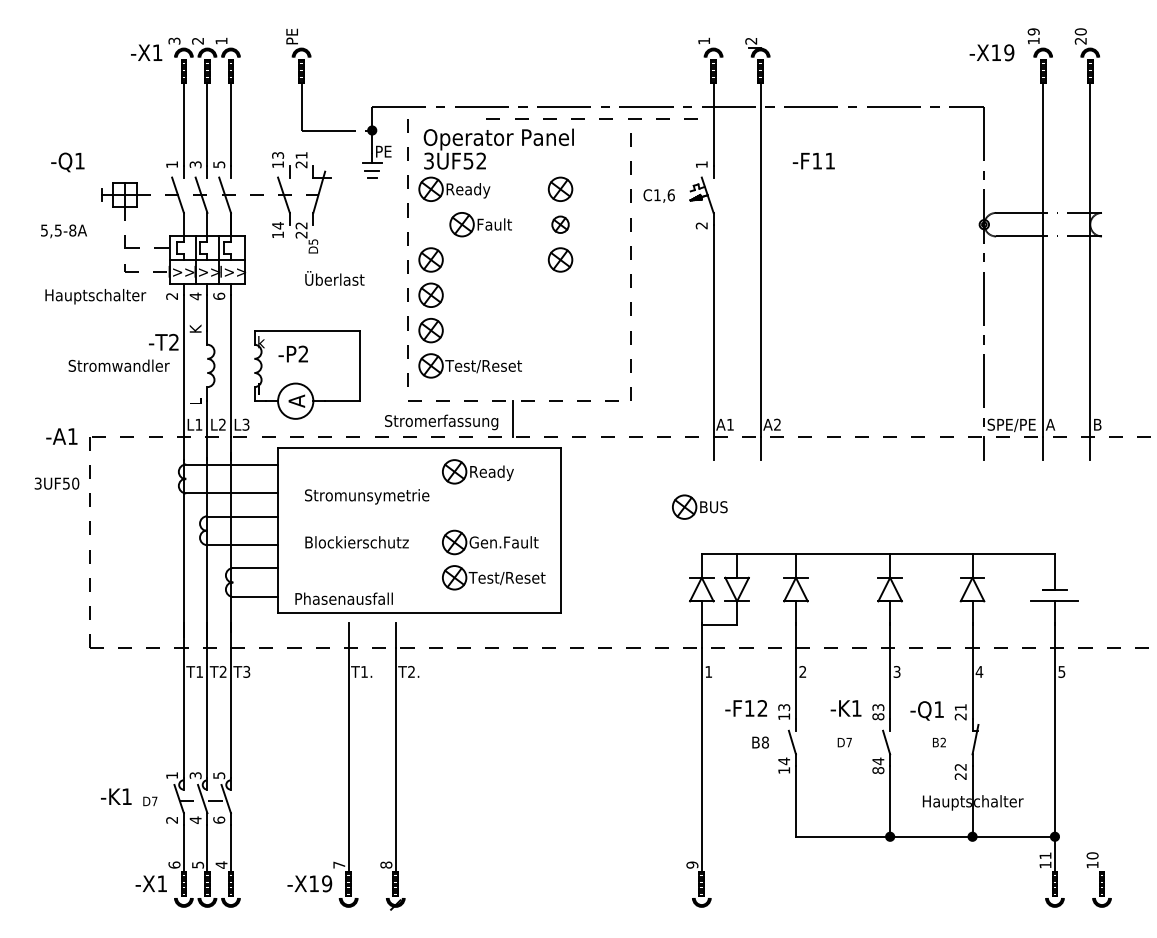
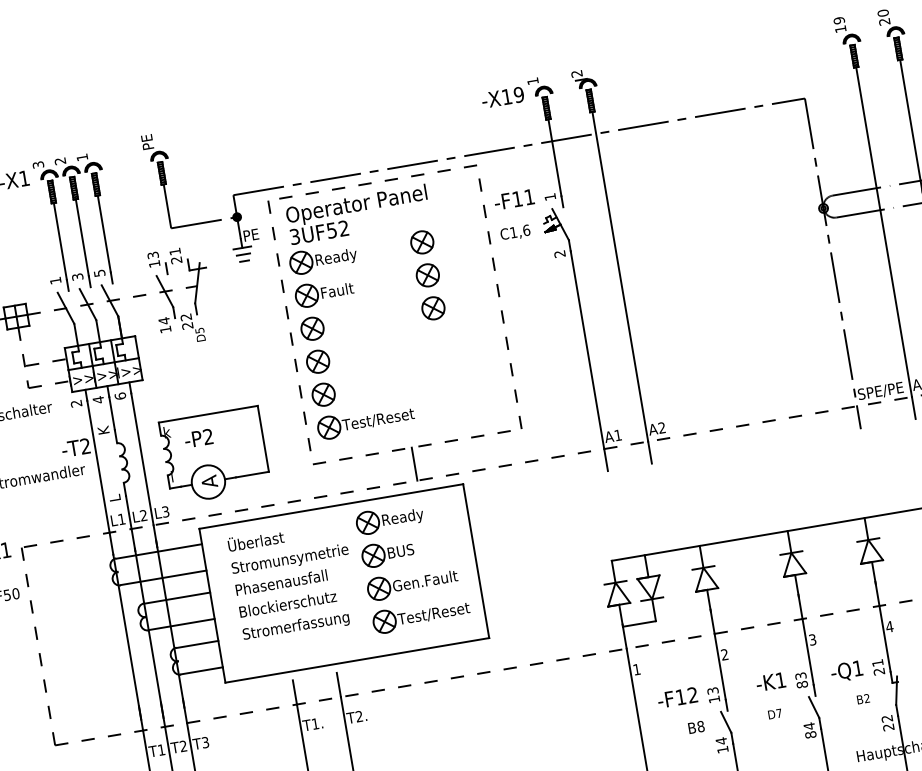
text: (991, 52) -> (502, 97), moved
line: (584, 118) -> (370, 183), moved
text: (813, 160) -> (513, 199), moved
part: (480, 224) -> (324, 292), moved
part: (560, 224) -> (427, 275), size x1.43
text: (334, 278) -> (255, 540), moved
text: (441, 422) -> (296, 626), moved
part: (699, 506) -> (387, 552), moved
text: (343, 598) -> (280, 582), moved

